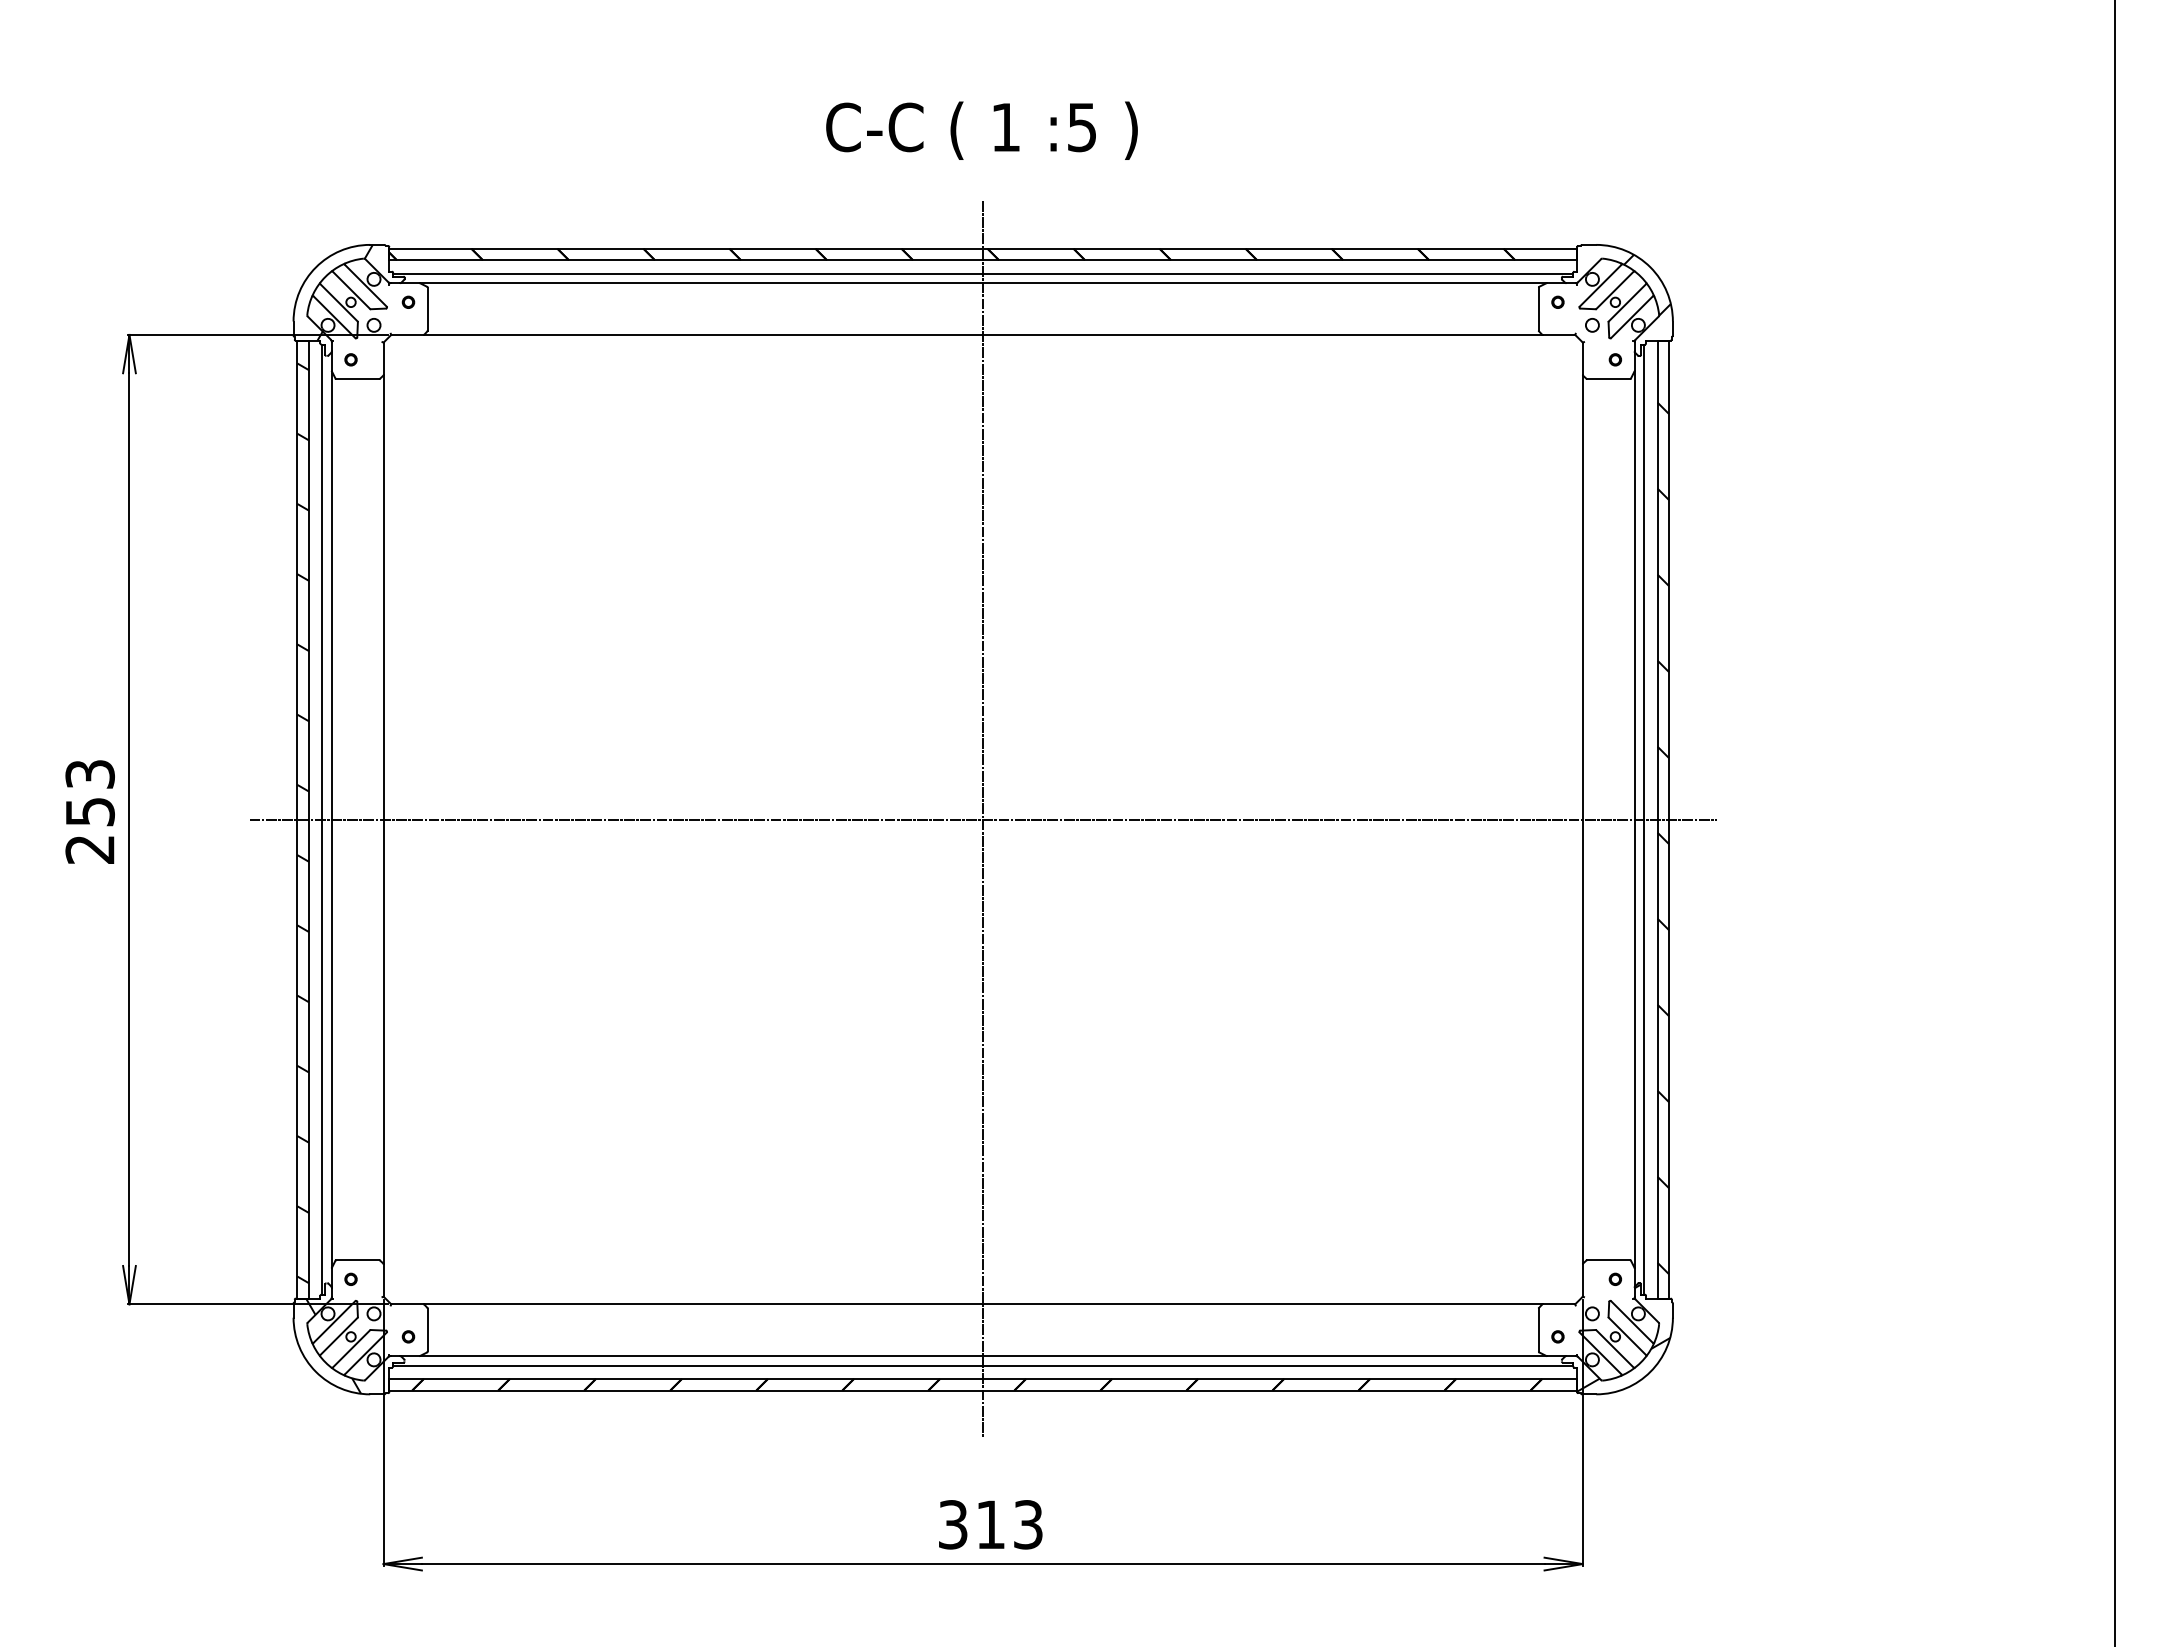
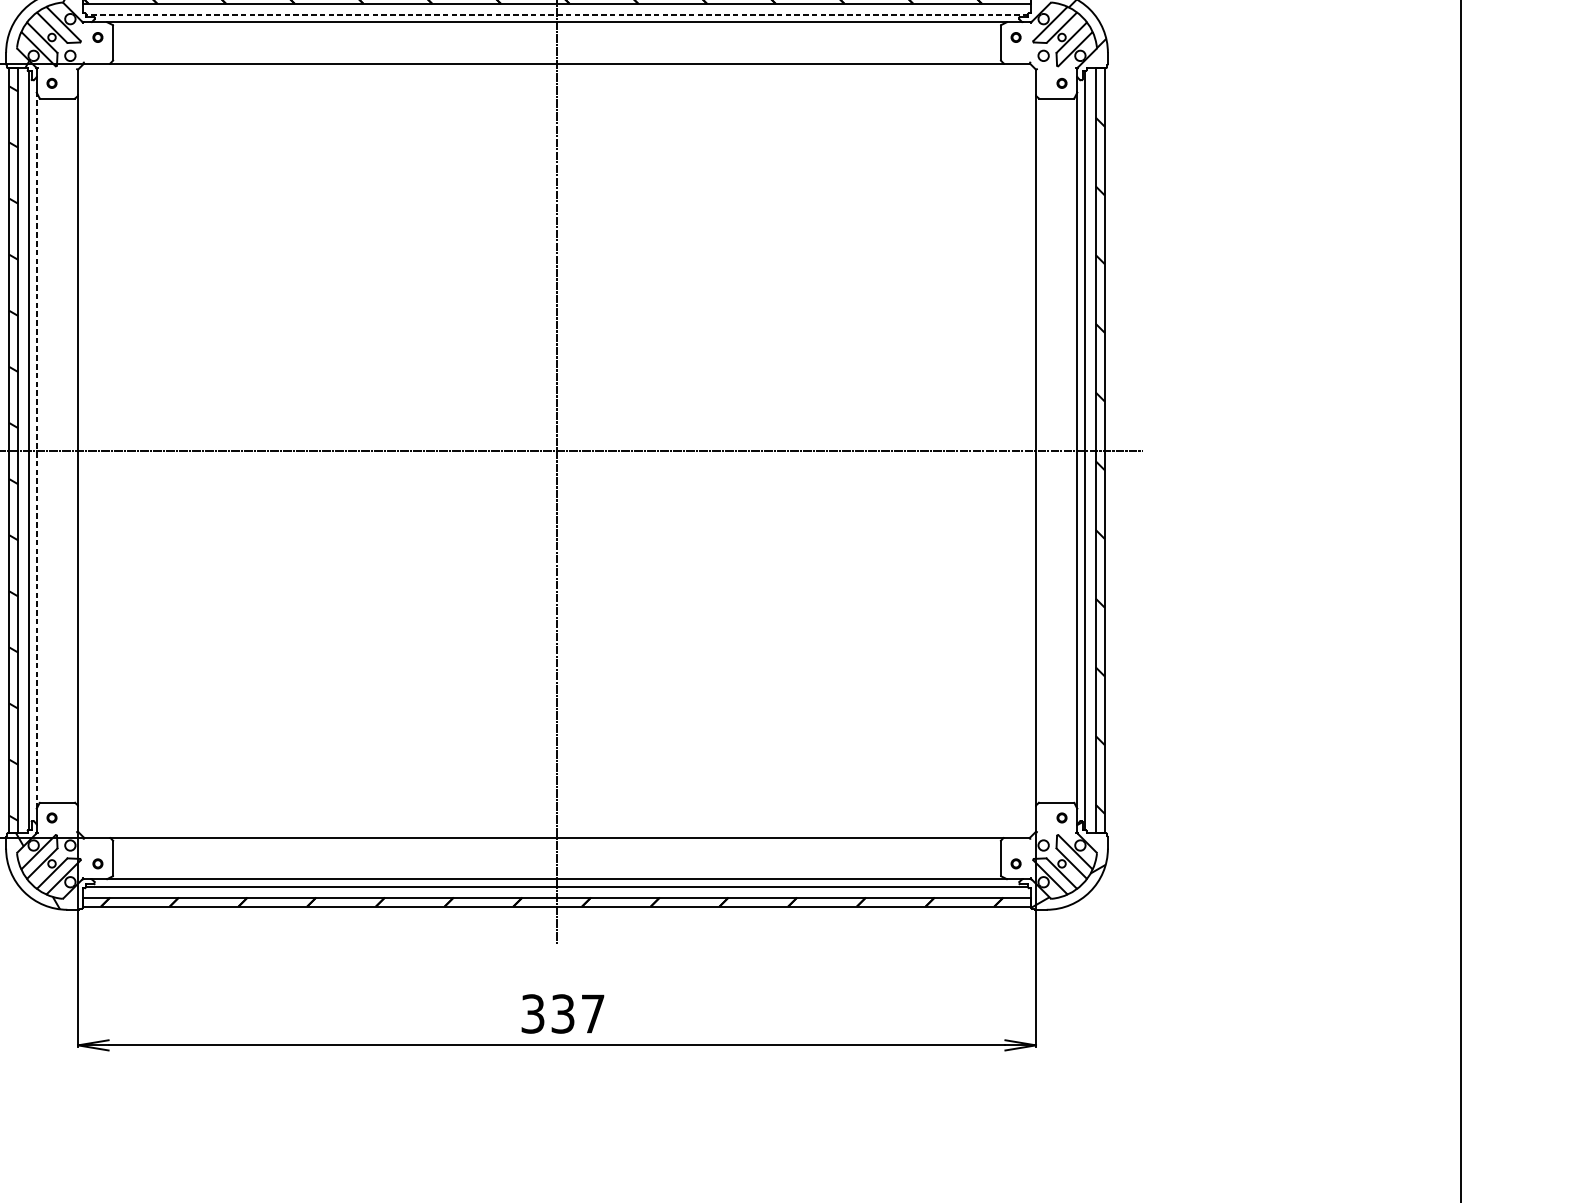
line: (982, 273) -> (556, 14), solid -> dashed
line: (331, 819) -> (36, 450), solid -> dashed
text: (1009, 1524) -> (578, 1013), 313 -> 337

